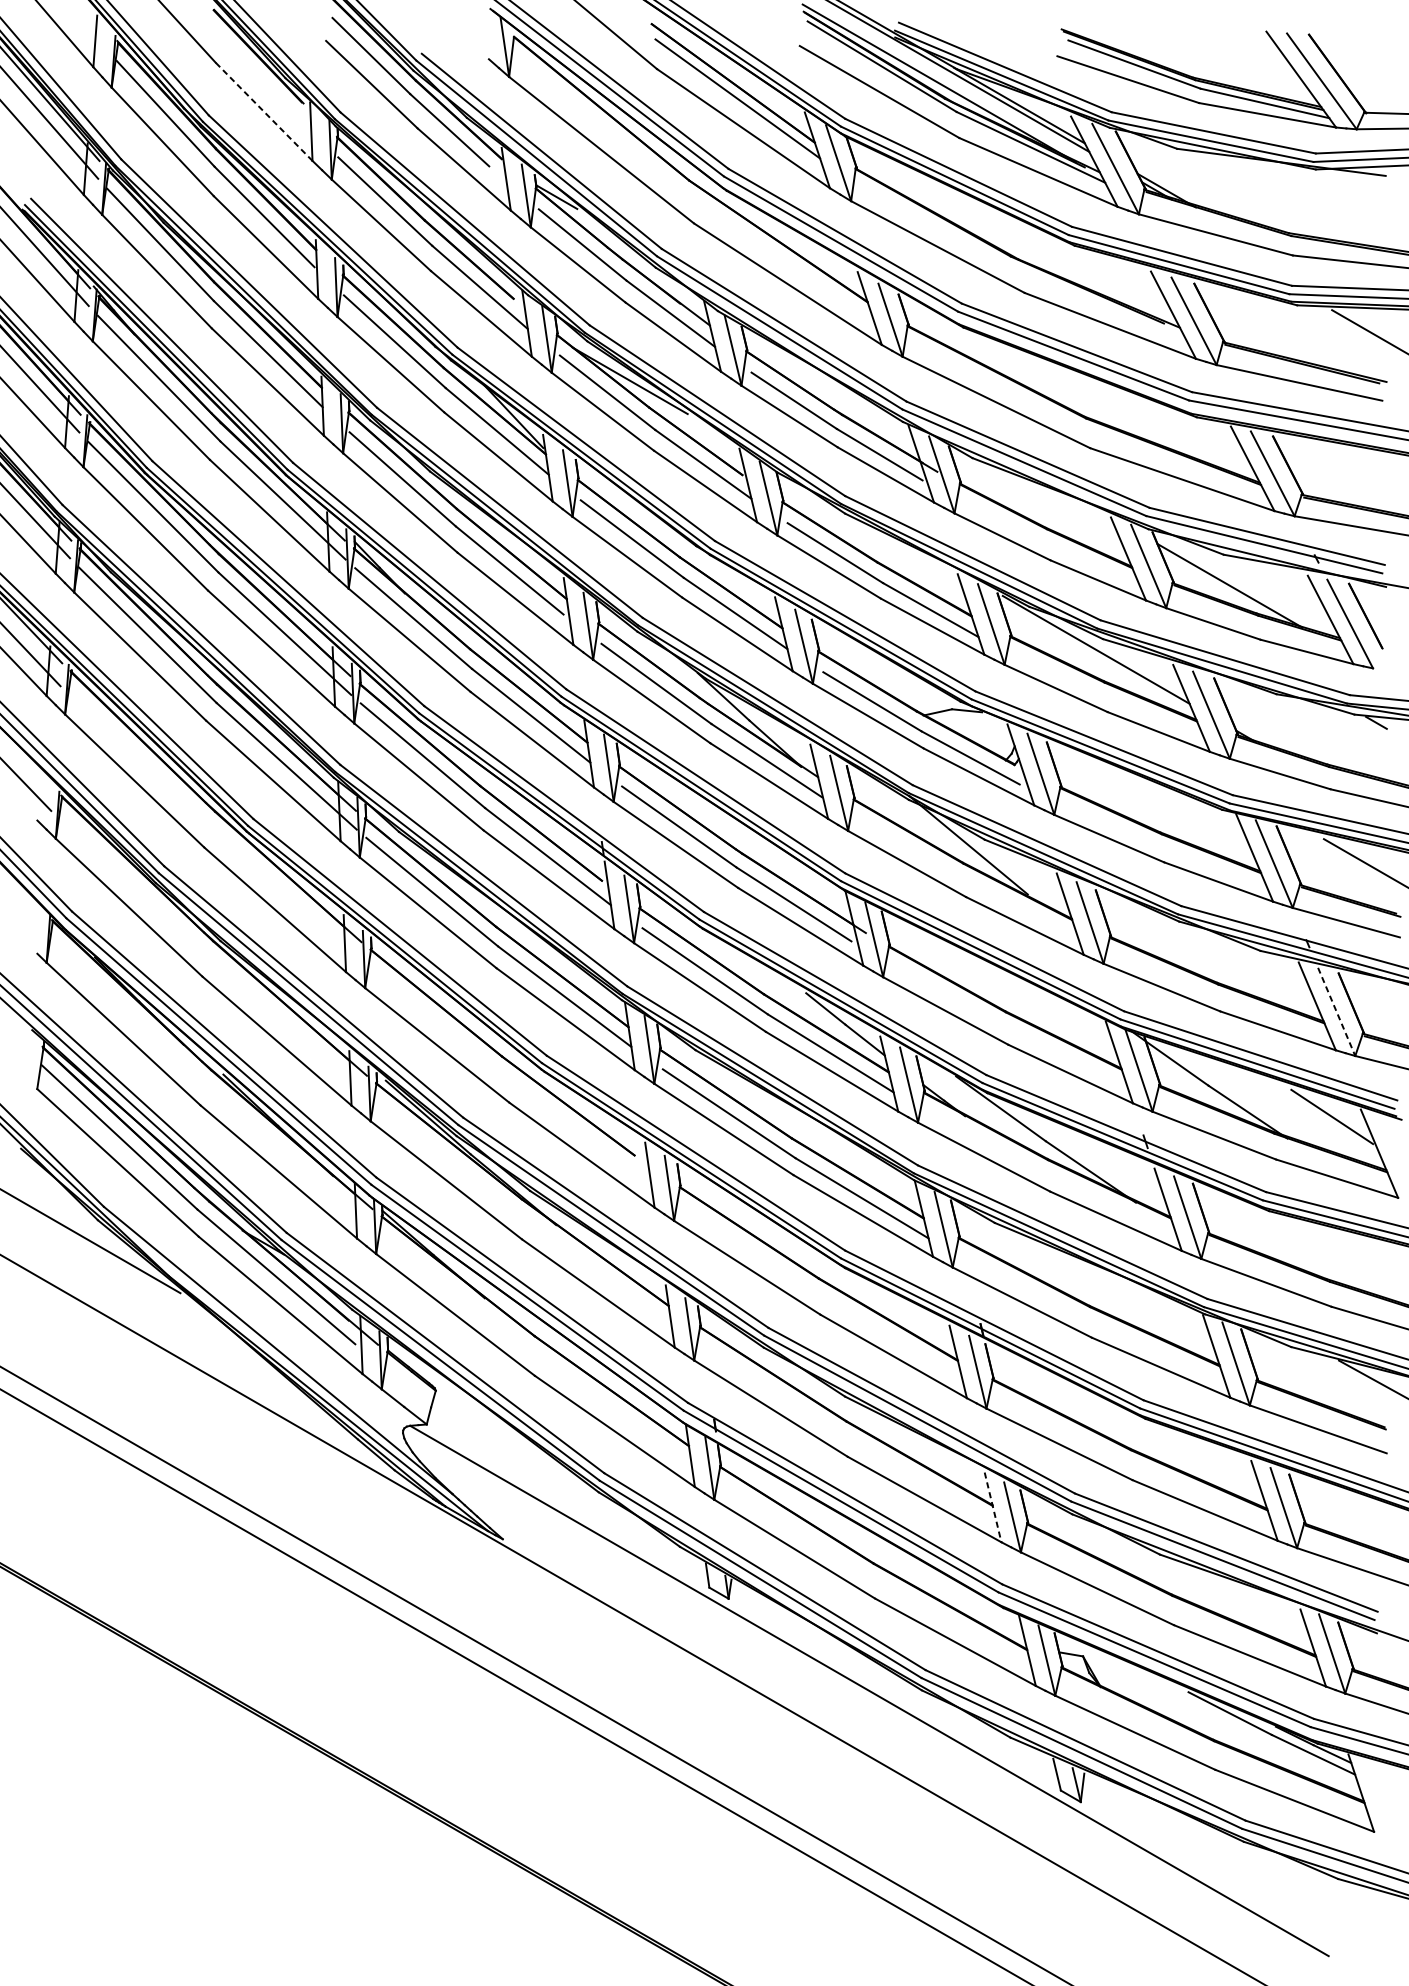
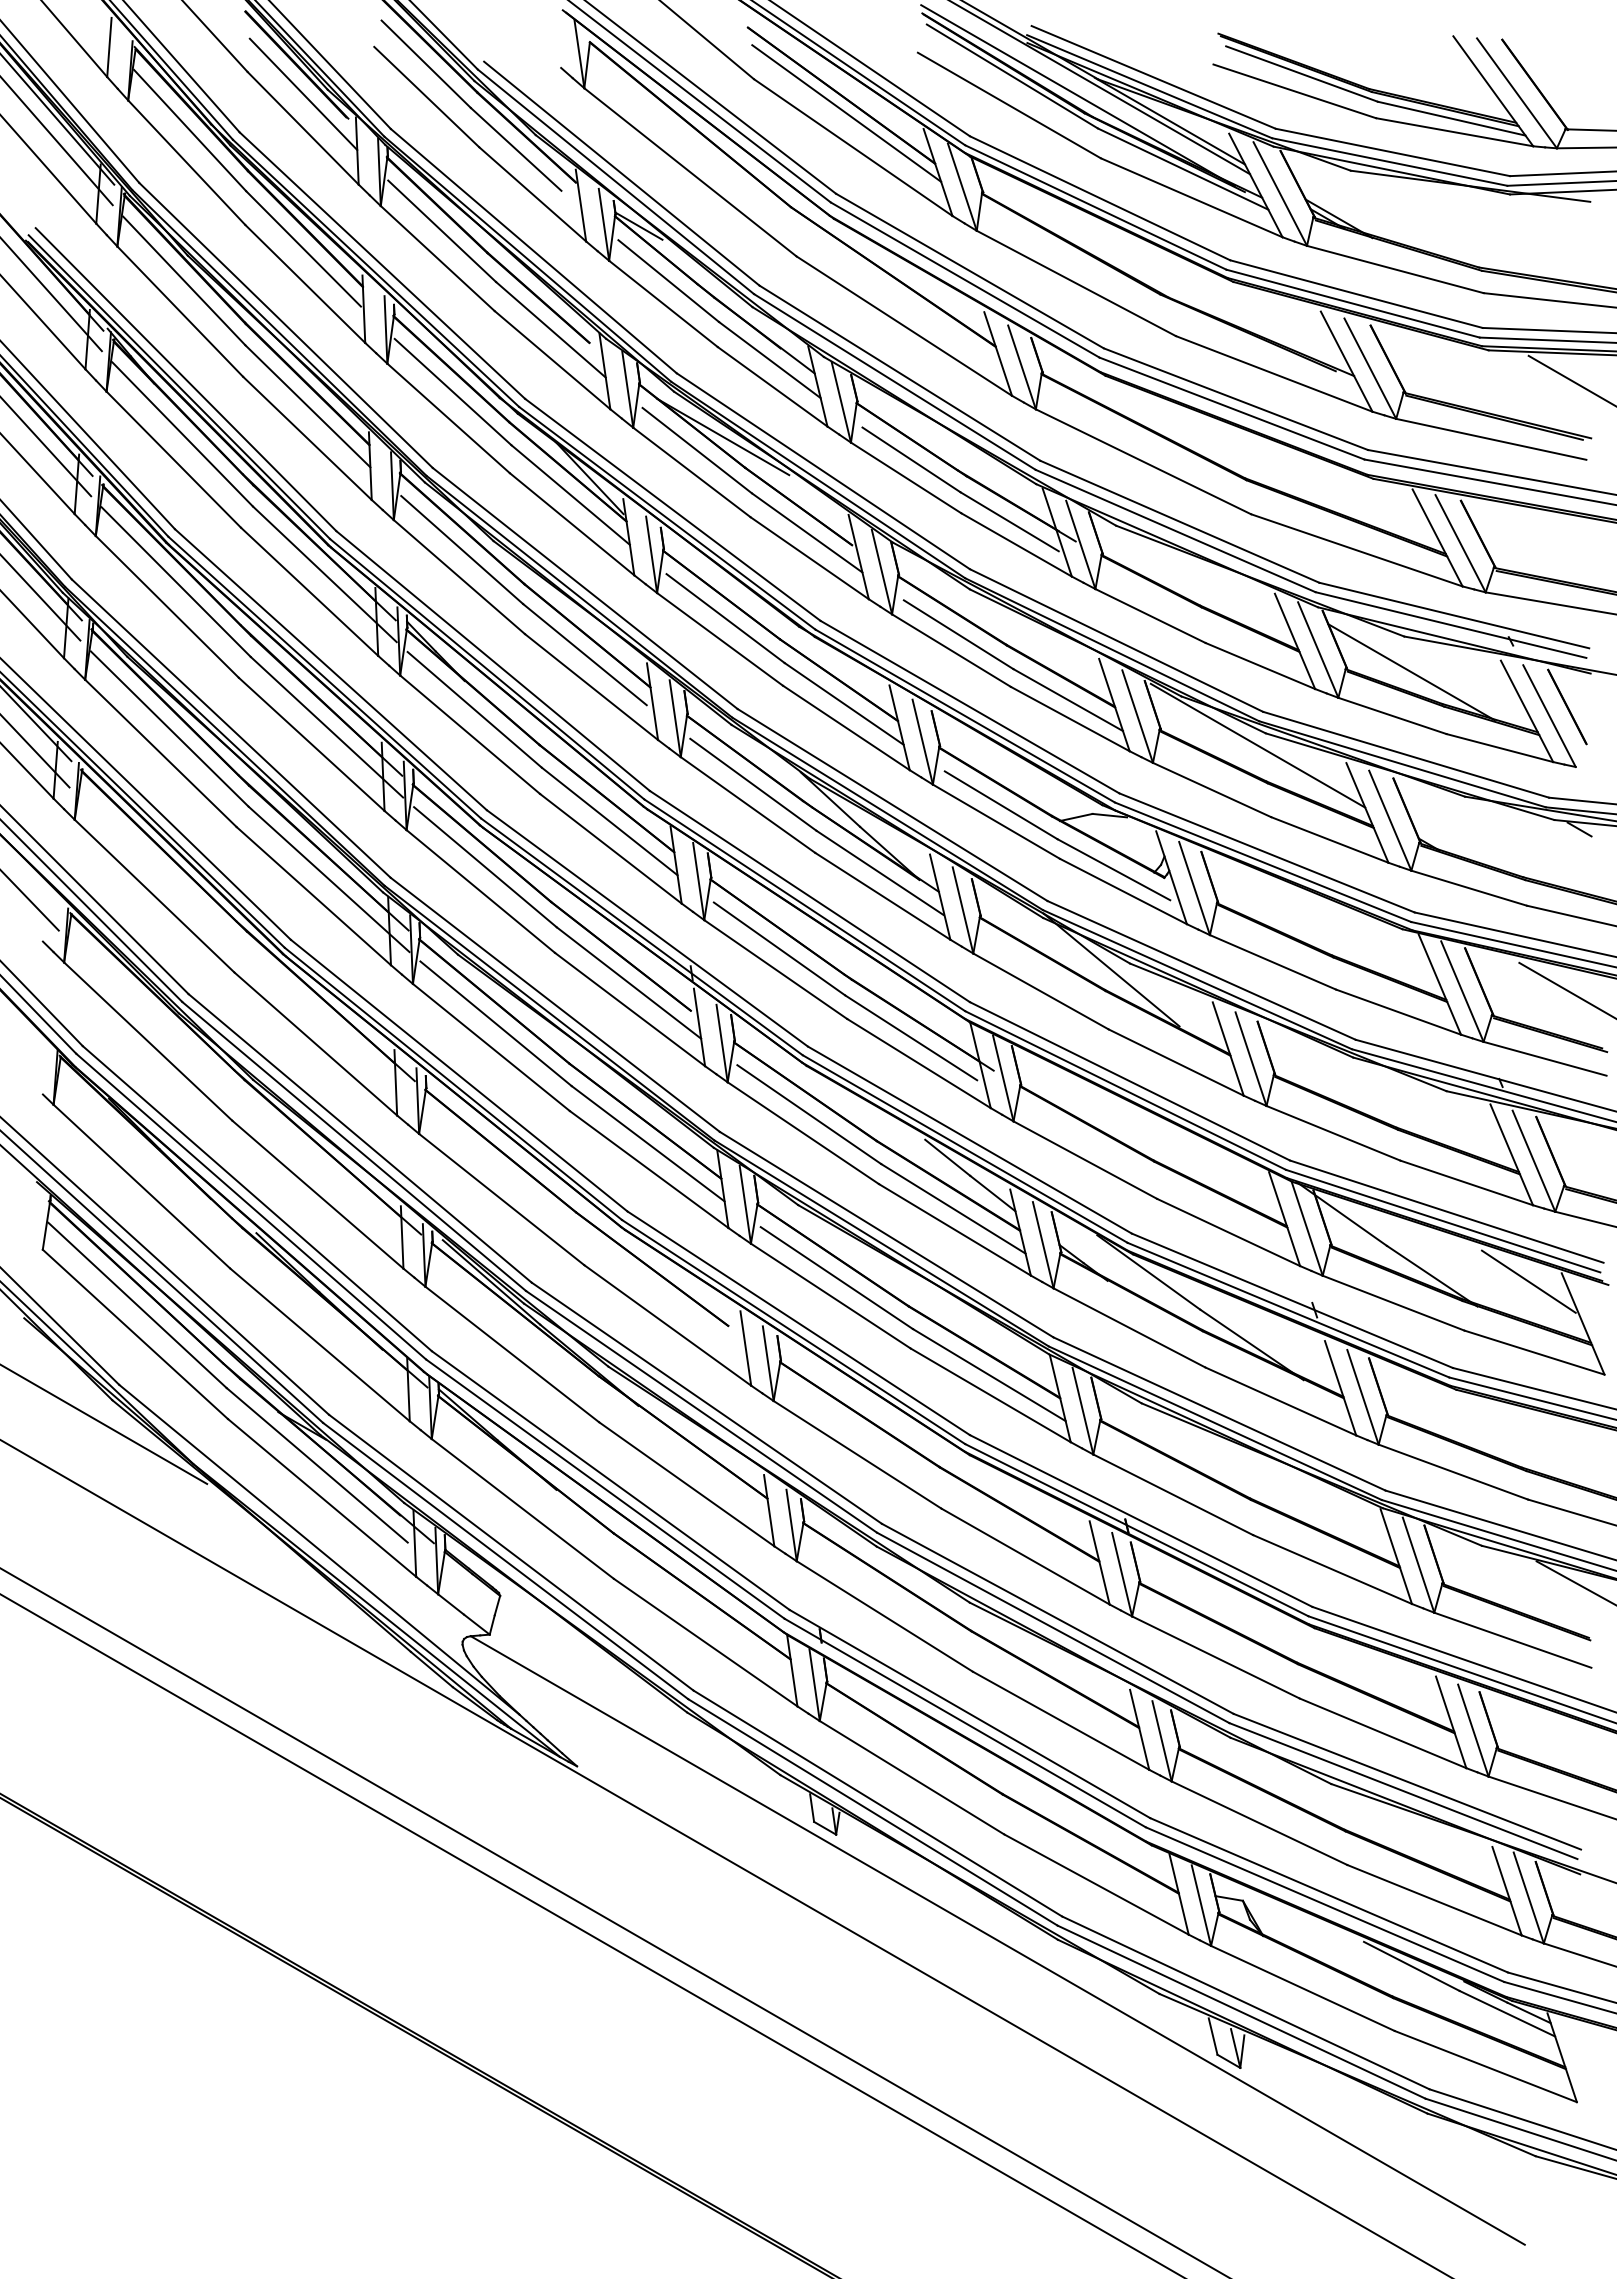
line: (264, 82) -> (303, 94), added
line: (263, 111) -> (302, 127), dashed -> solid
line: (1336, 1012) -> (1533, 1161), dashed -> solid
line: (992, 1507) -> (1139, 1730), dashed -> solid

